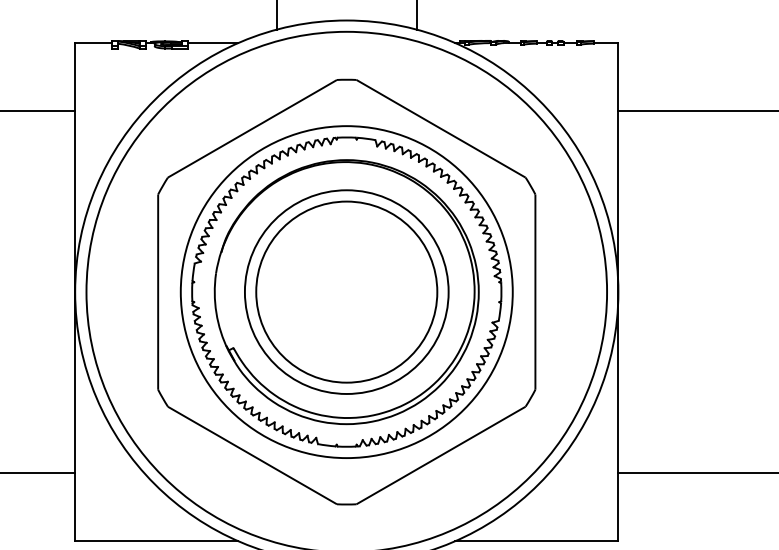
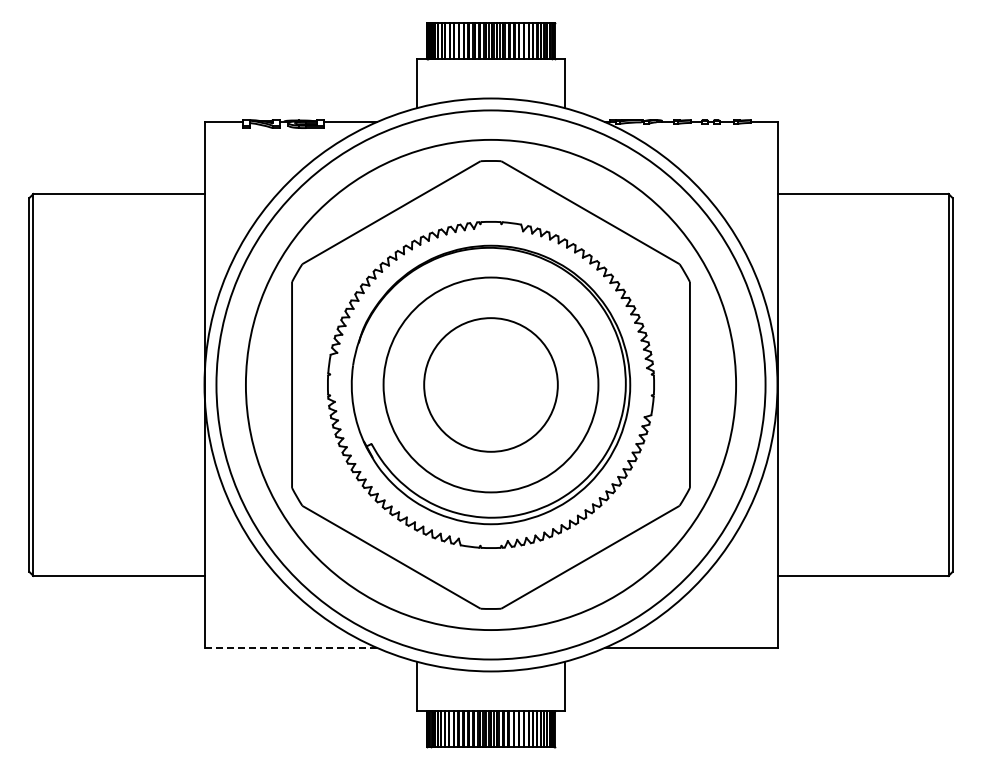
circle: (346, 291) -> (490, 384), size x0.7
circle: (346, 291) -> (490, 384), size x1.4
line: (156, 541) -> (290, 647), solid -> dashed

